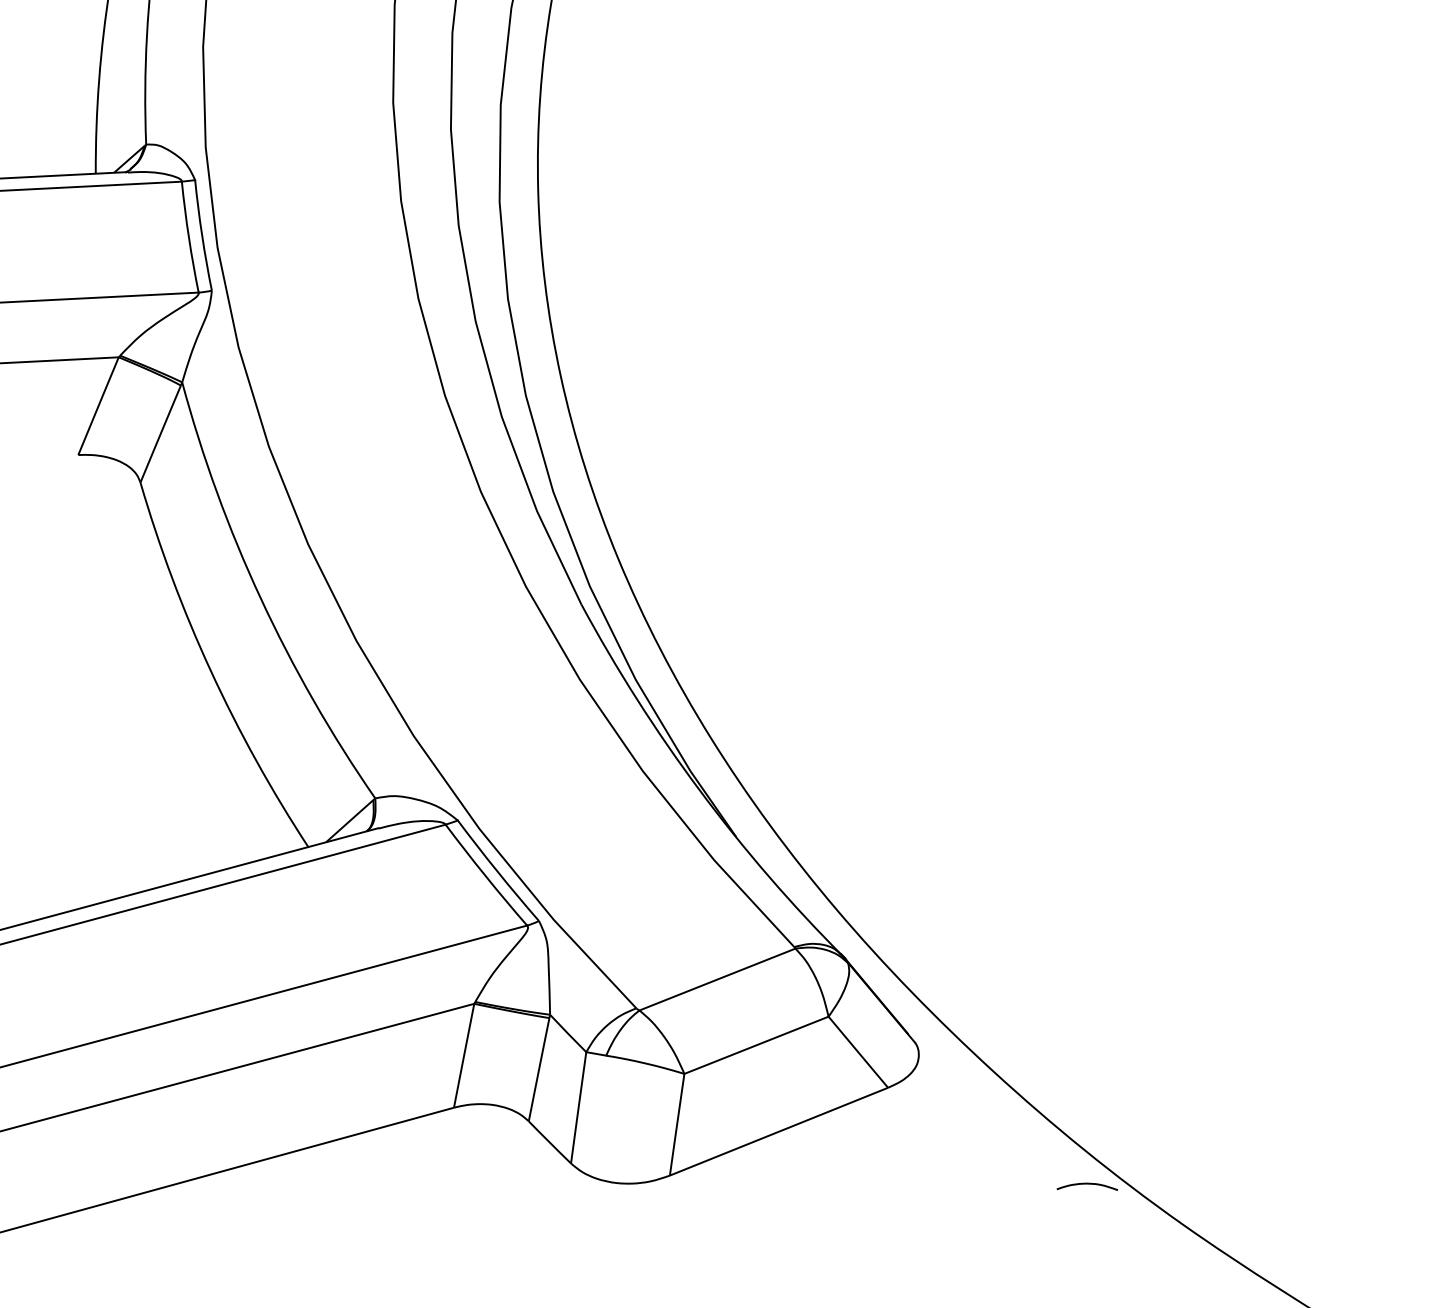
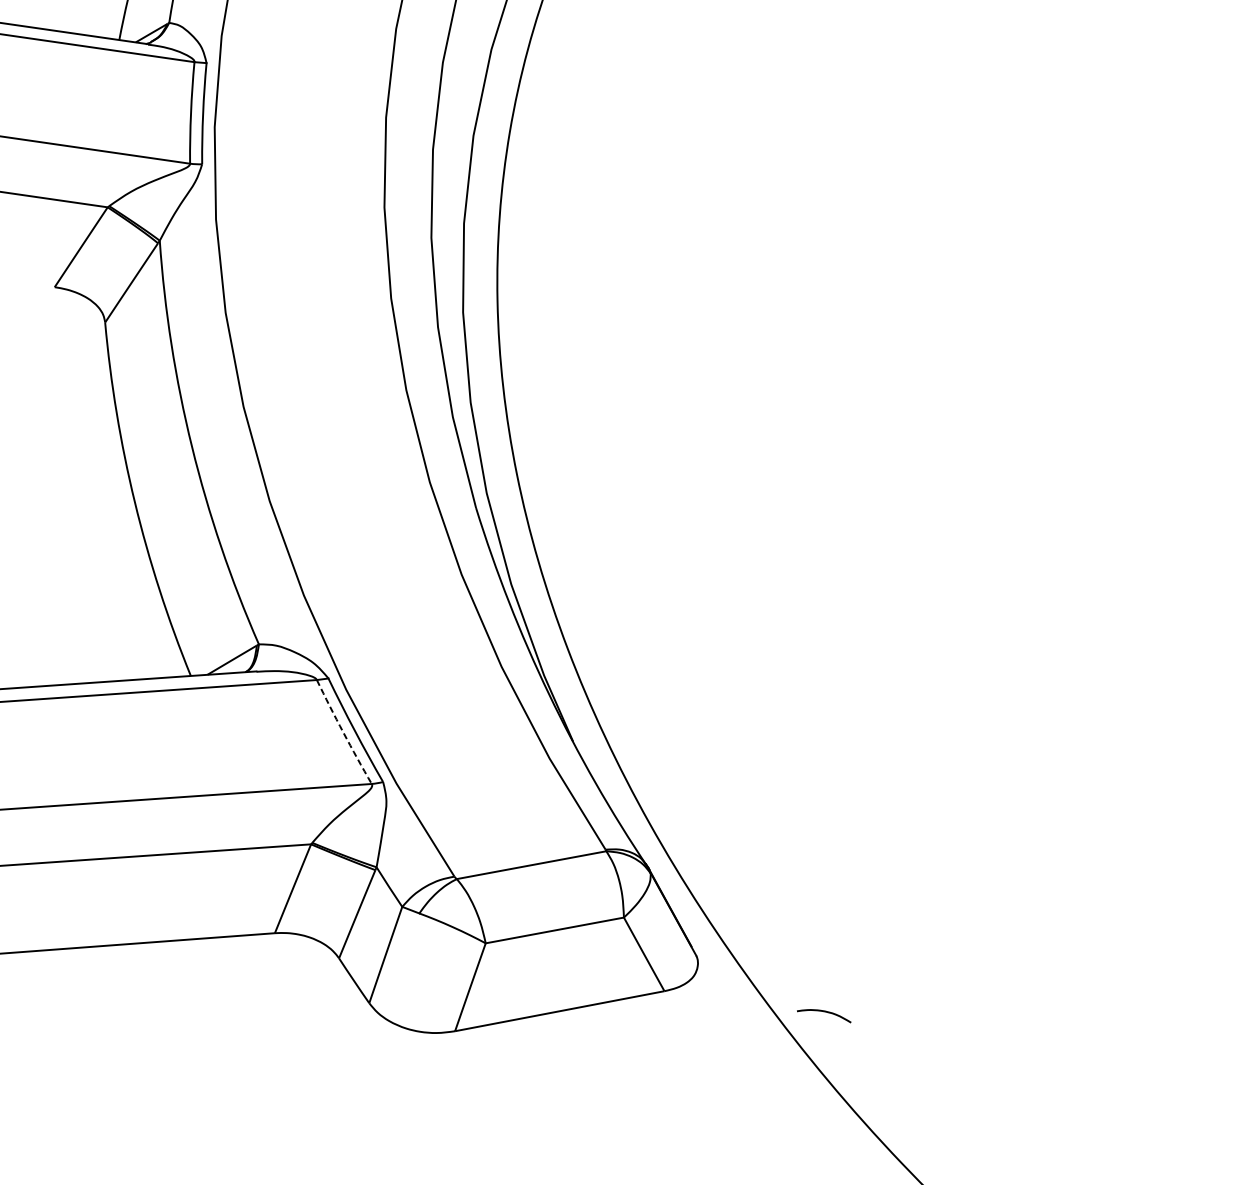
arc: (485, 875) -> (343, 732), solid -> dashed
curve: (1087, 1184) -> (825, 1012), moved

